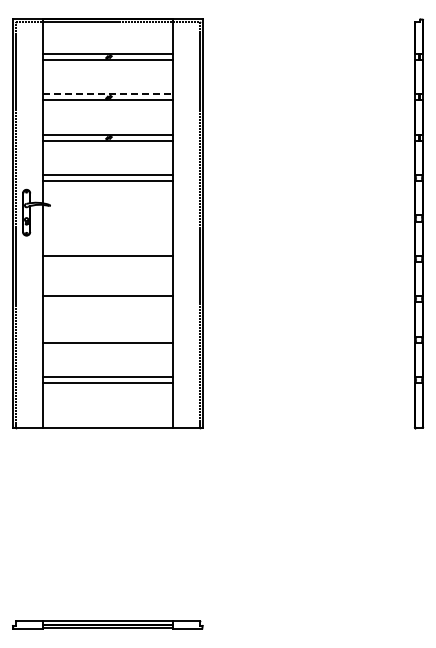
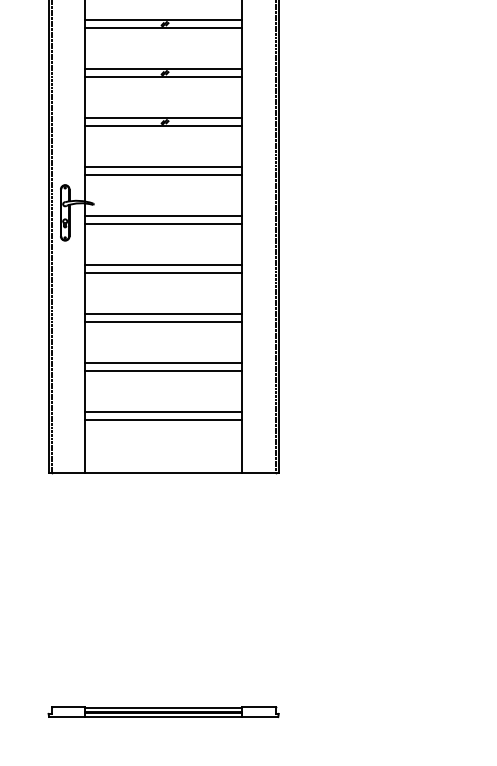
line: (107, 94) -> (163, 69), dashed -> solid
line: (107, 215) -> (163, 216), added
line: (107, 221) -> (163, 223), added
line: (107, 262) -> (163, 273), added
line: (107, 302) -> (163, 321), added
line: (107, 336) -> (163, 362), added

